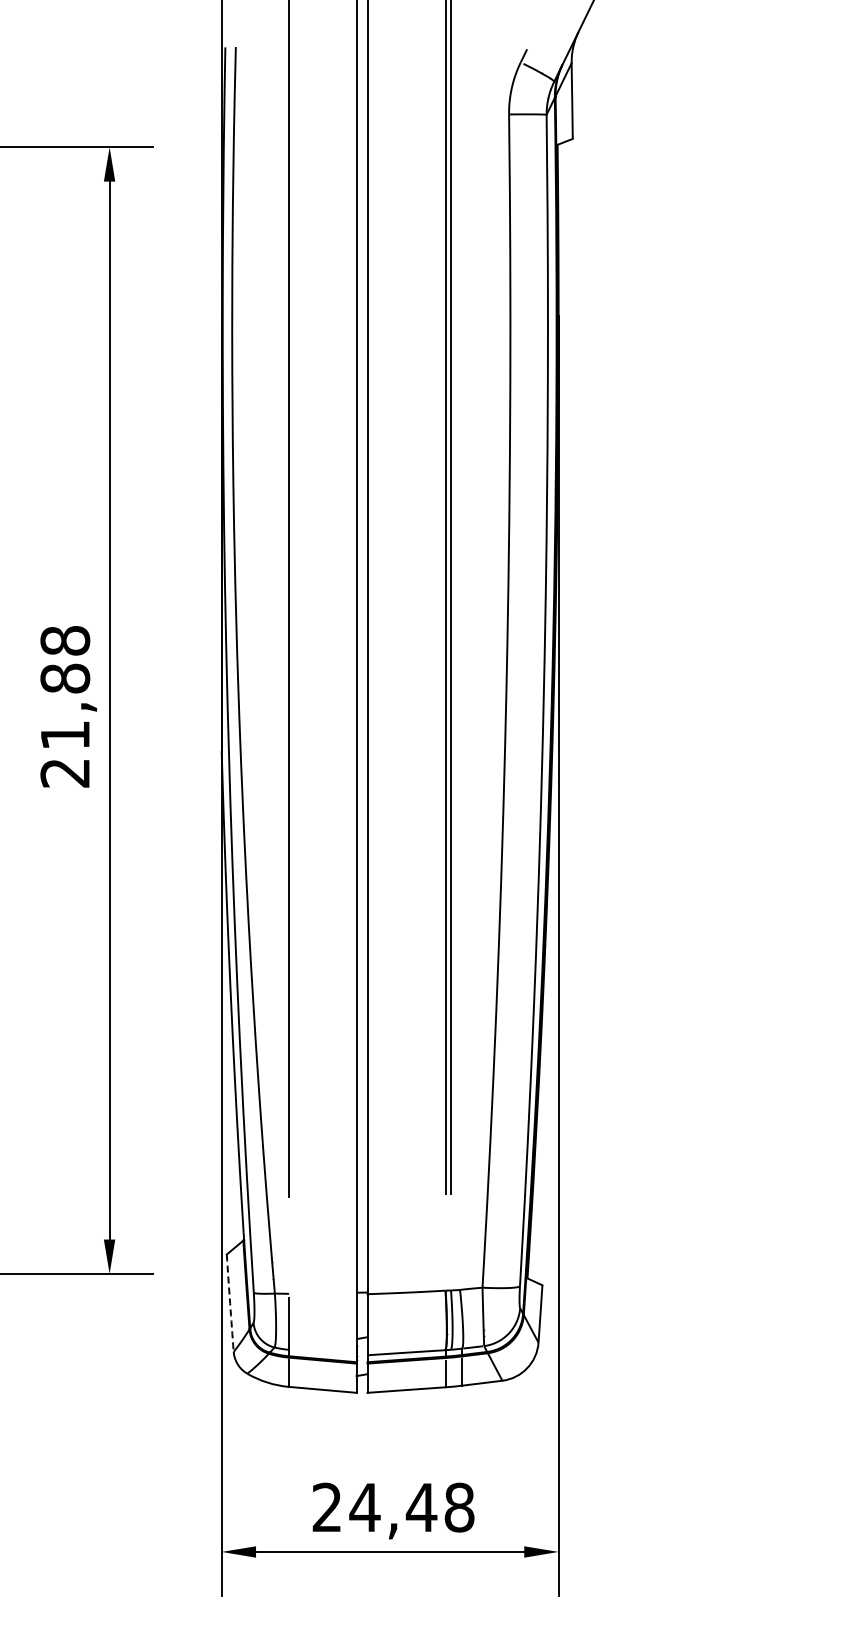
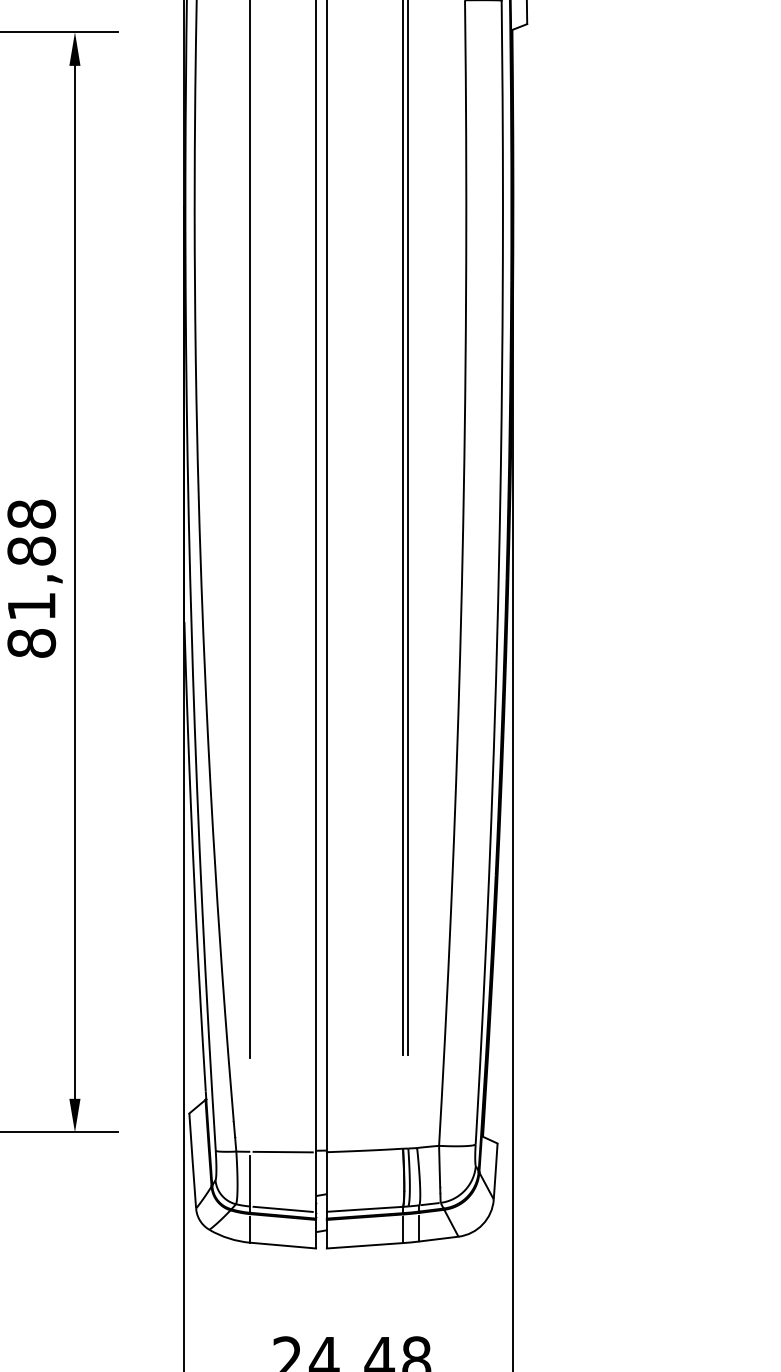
text: (65, 772) -> (31, 642), 21,88 -> 81,88
line: (322, 1293) -> (282, 1151), added
arc: (230, 1303) -> (193, 1161), dashed -> solid
line: (322, 1352) -> (282, 1209), added

